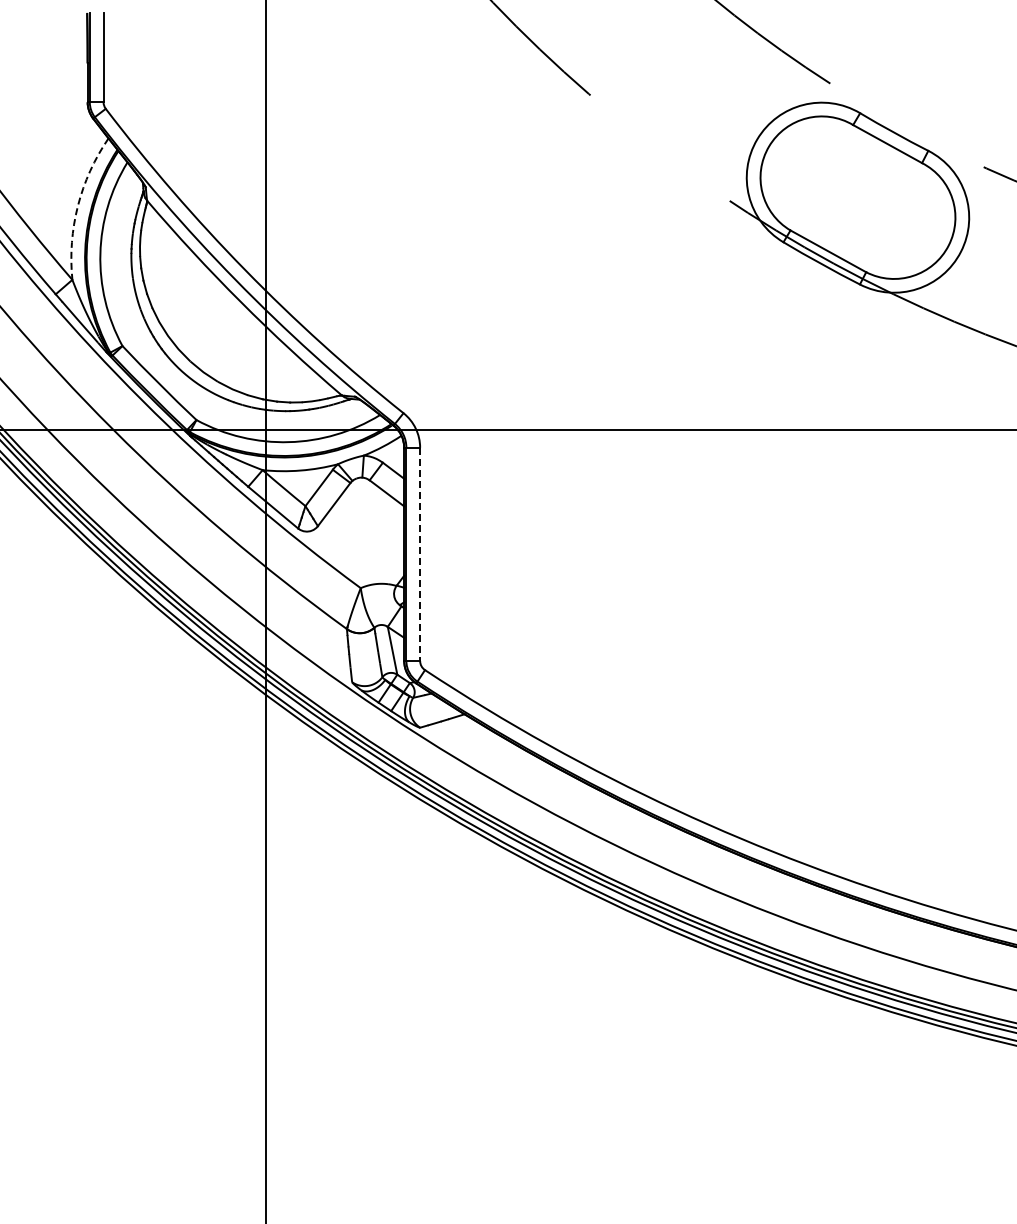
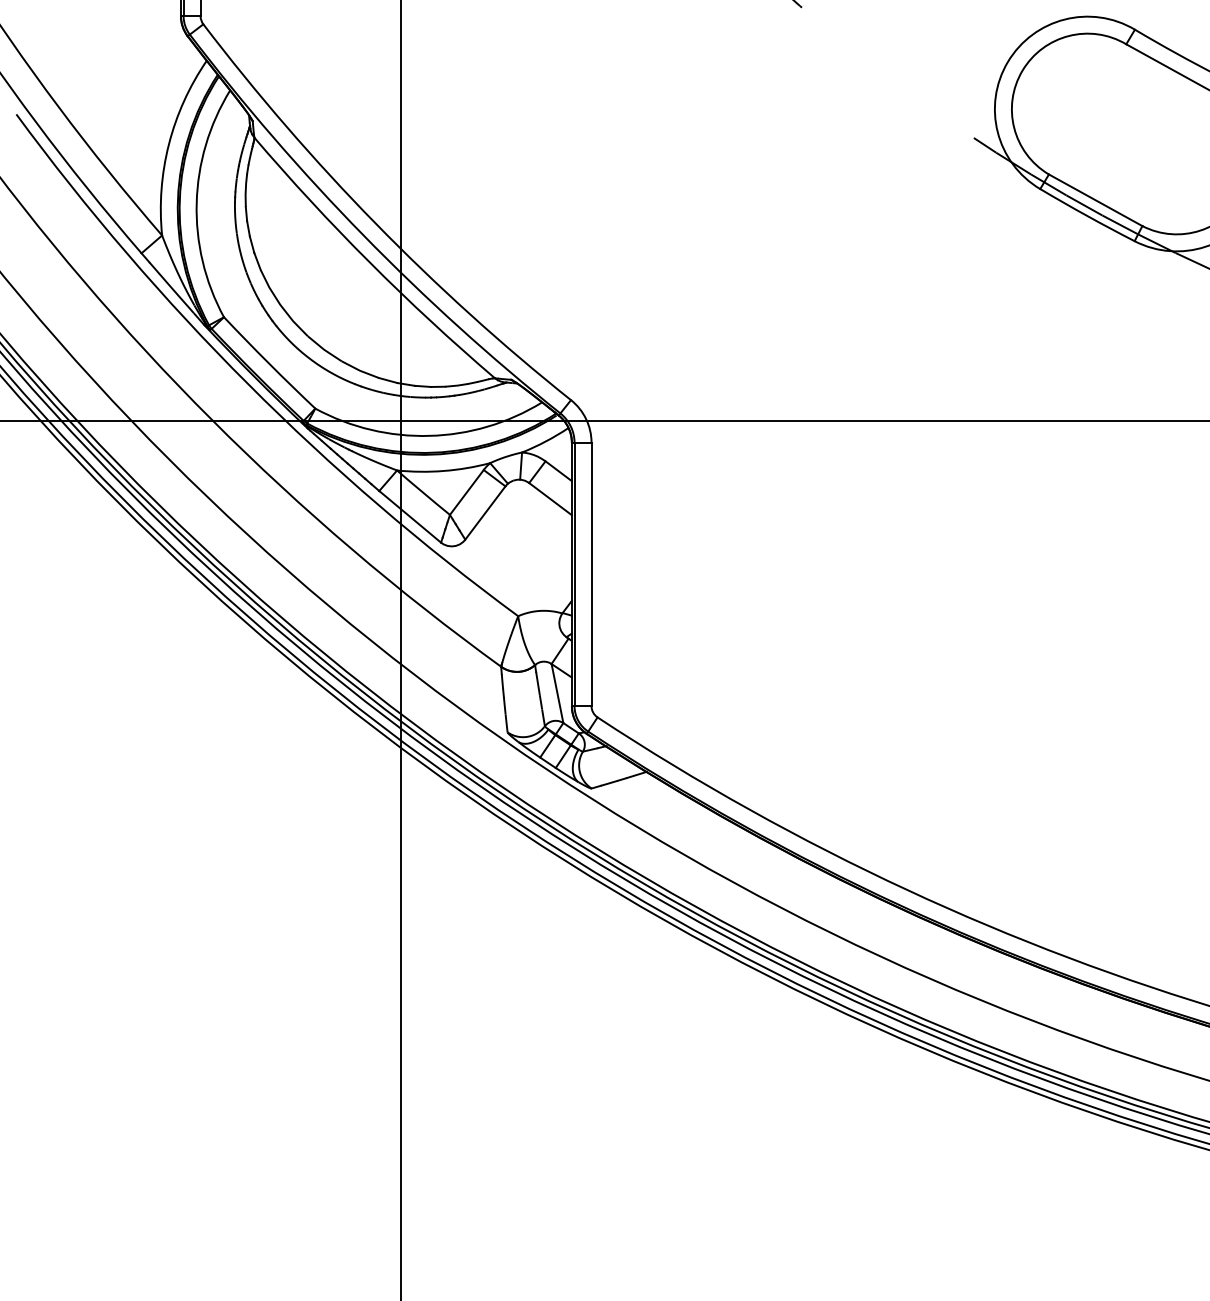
arc: (77, 205) -> (168, 143), dashed -> solid
line: (420, 554) -> (591, 574), dashed -> solid

